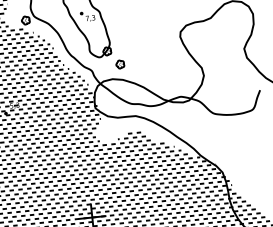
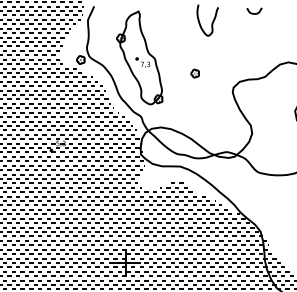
part: (119, 64) -> (194, 73), moved

